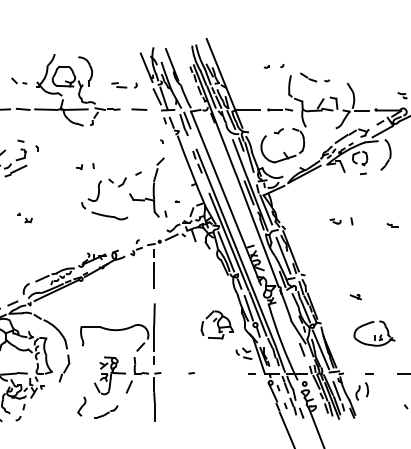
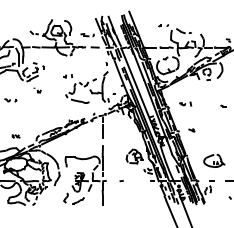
part: (25, 218) -> (37, 90), moved
part: (341, 220) -> (185, 103), moved
part: (355, 297) -> (191, 130), moved

